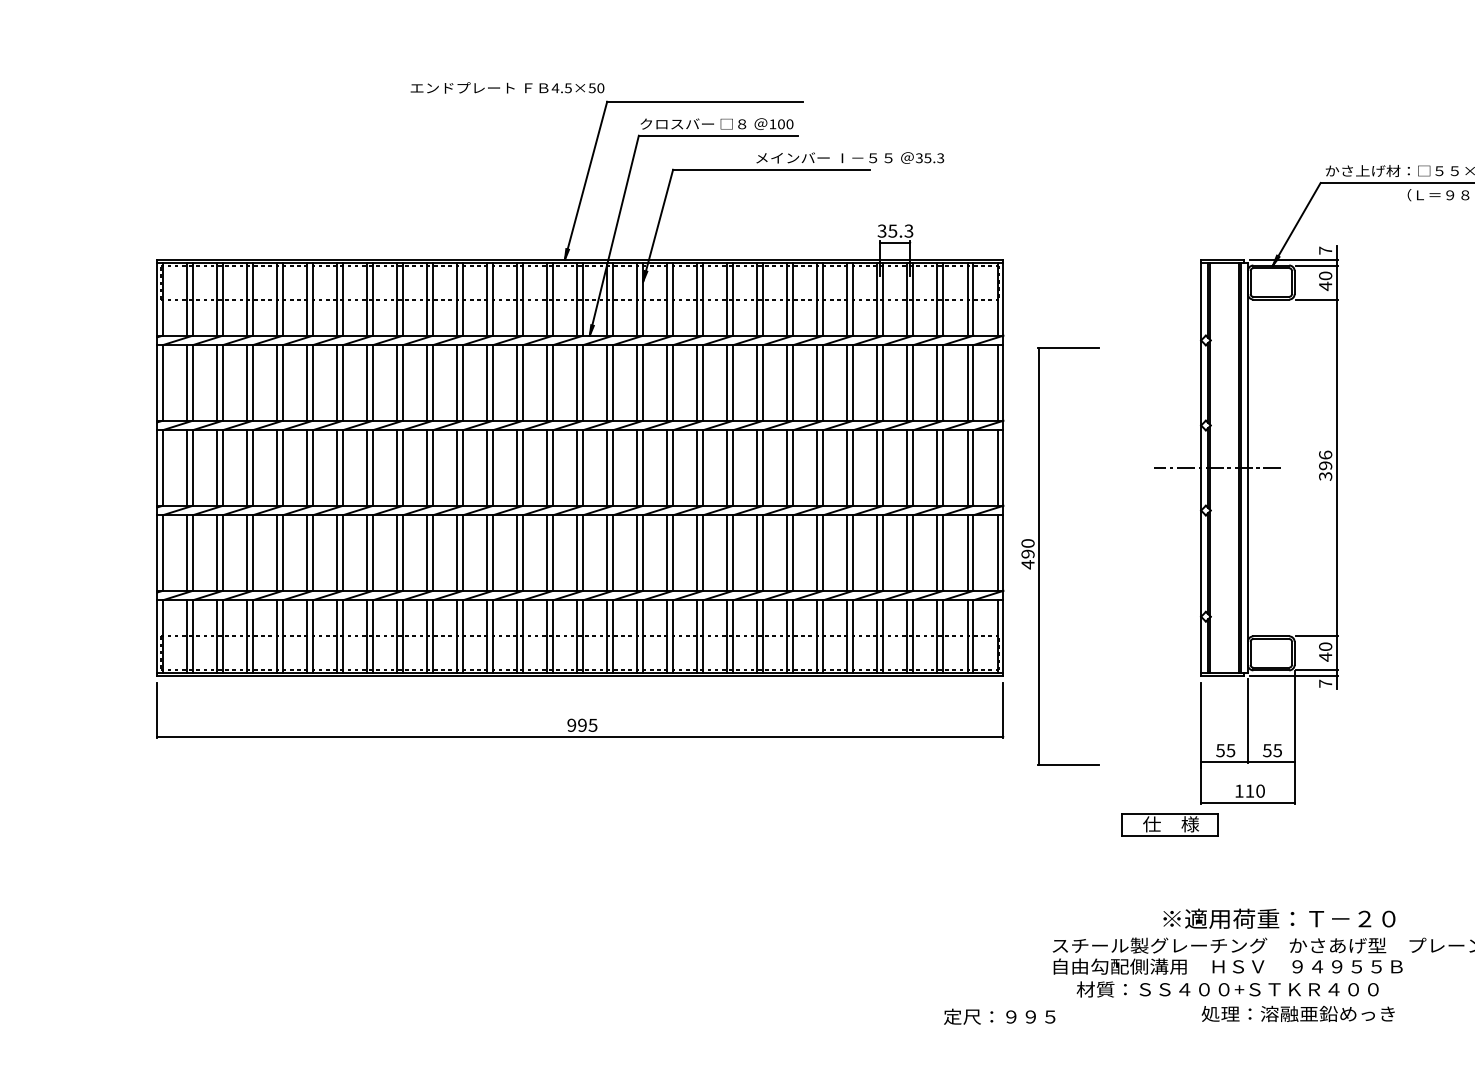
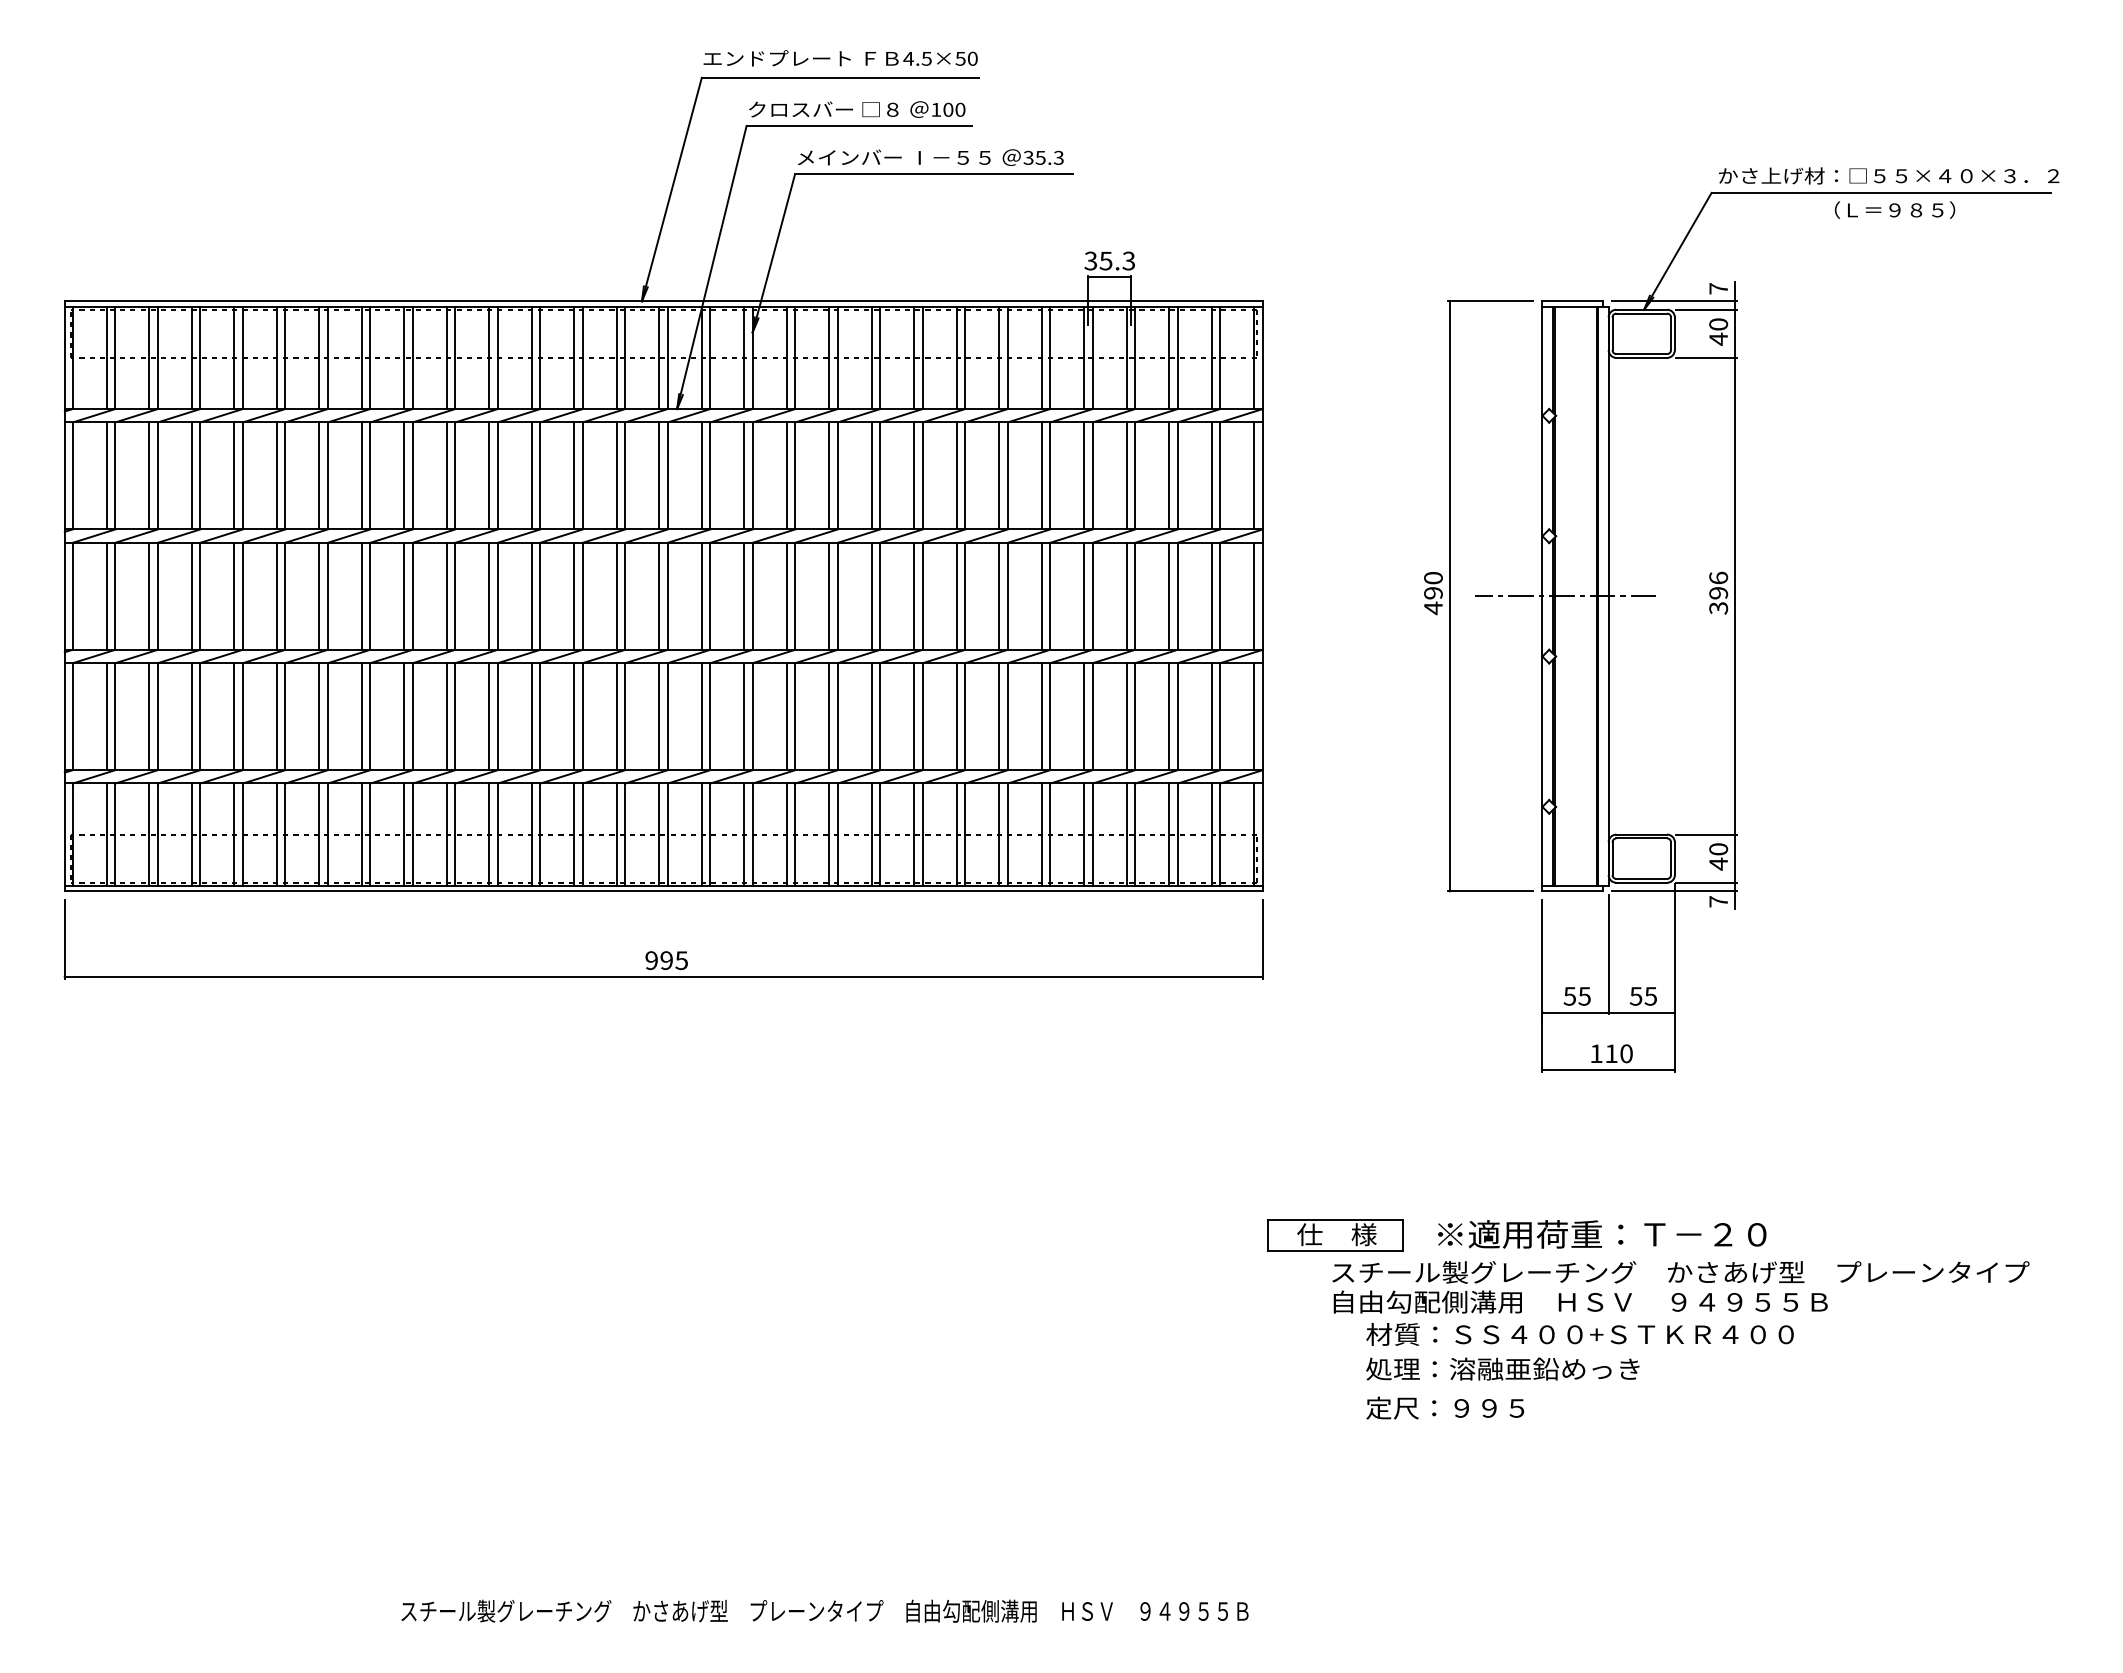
text: (507, 88) -> (840, 58), moved
text: (850, 157) -> (930, 157), moved
part: (1040, 556) -> (1450, 596), moved
part: (1170, 824) -> (1335, 1235), moved
text: (1279, 918) -> (1602, 1234), moved
text: (1297, 1013) -> (1502, 1368), moved
text: (999, 1016) -> (1445, 1407), moved

